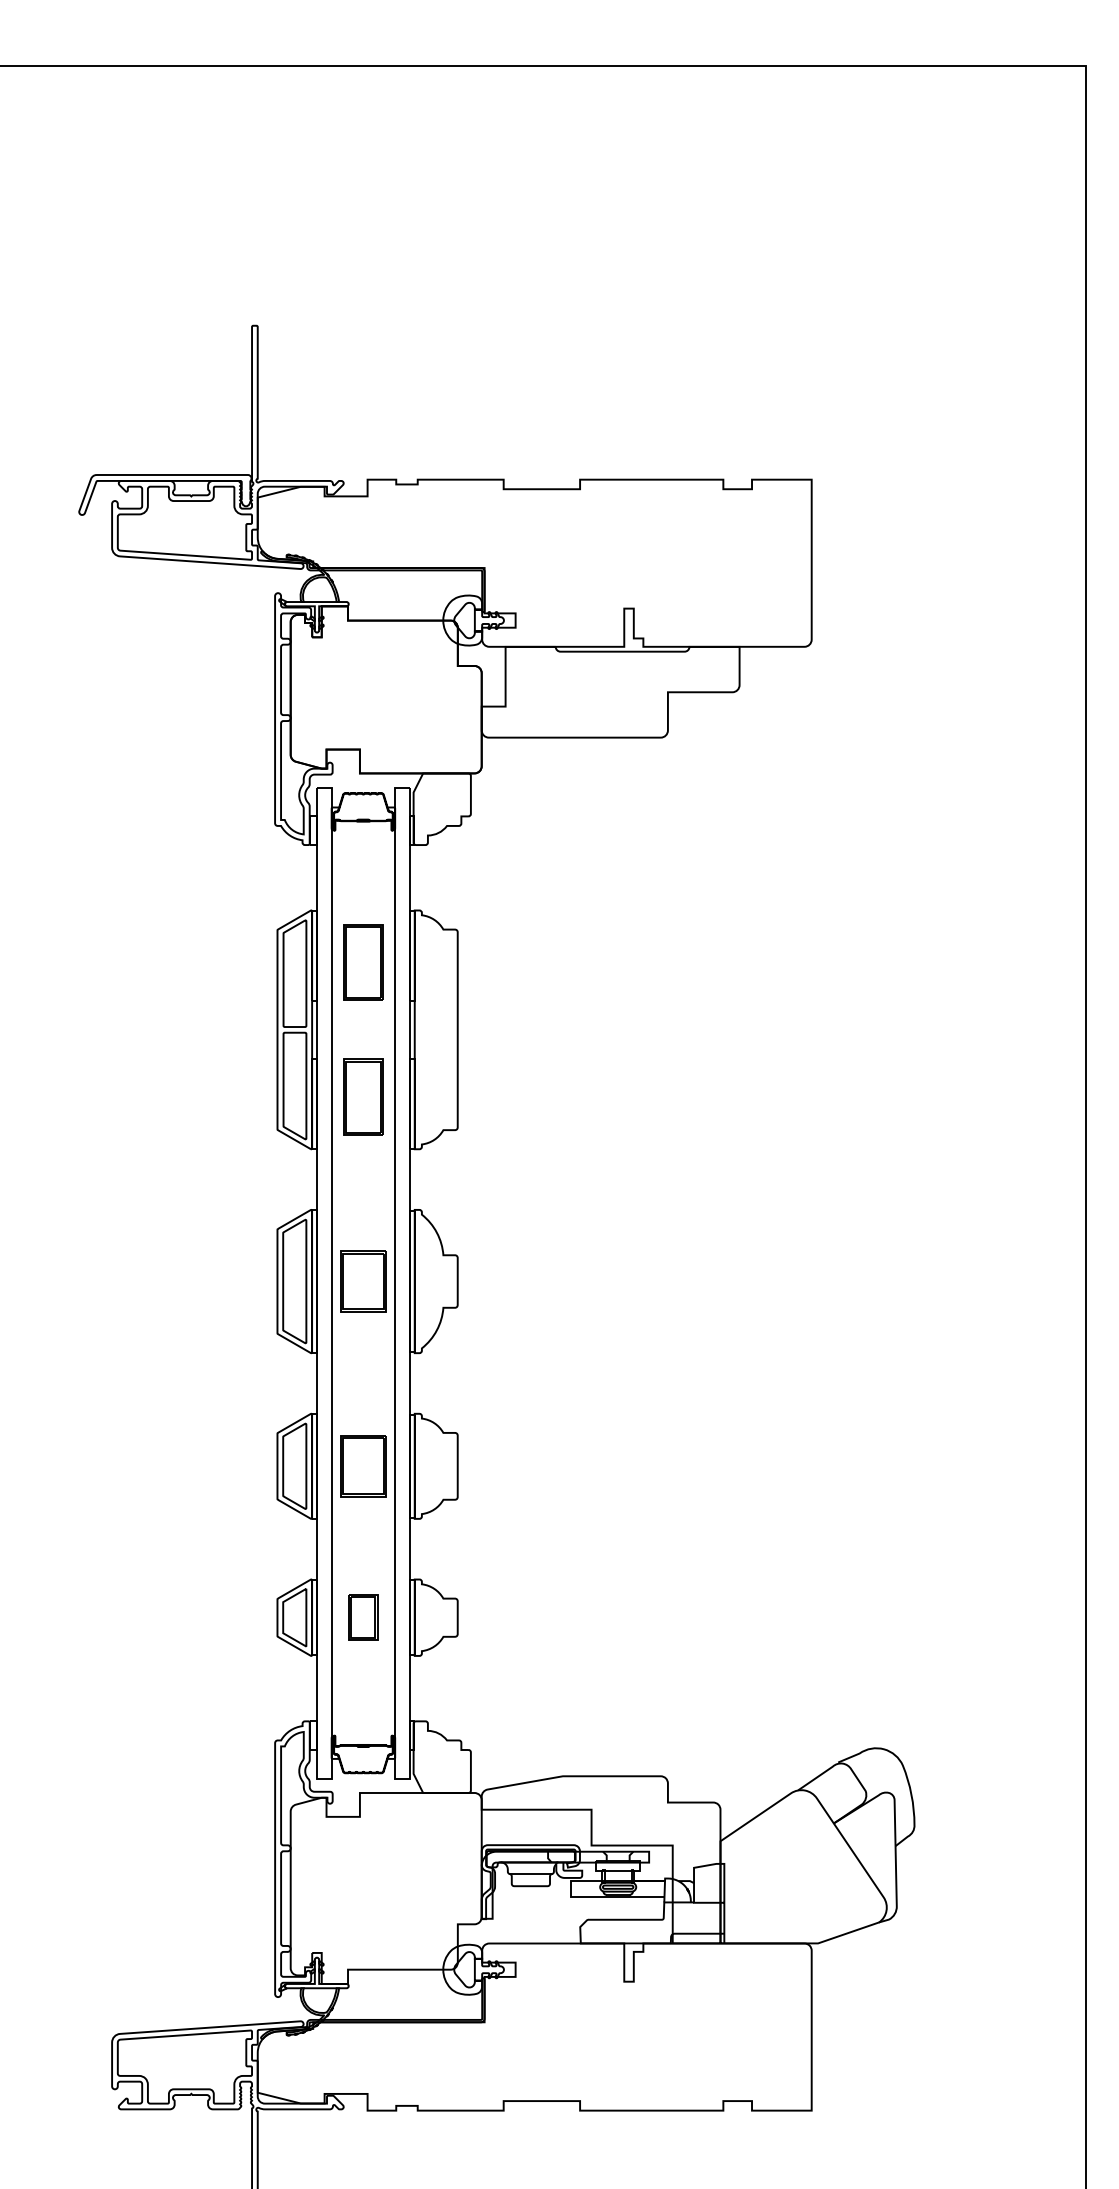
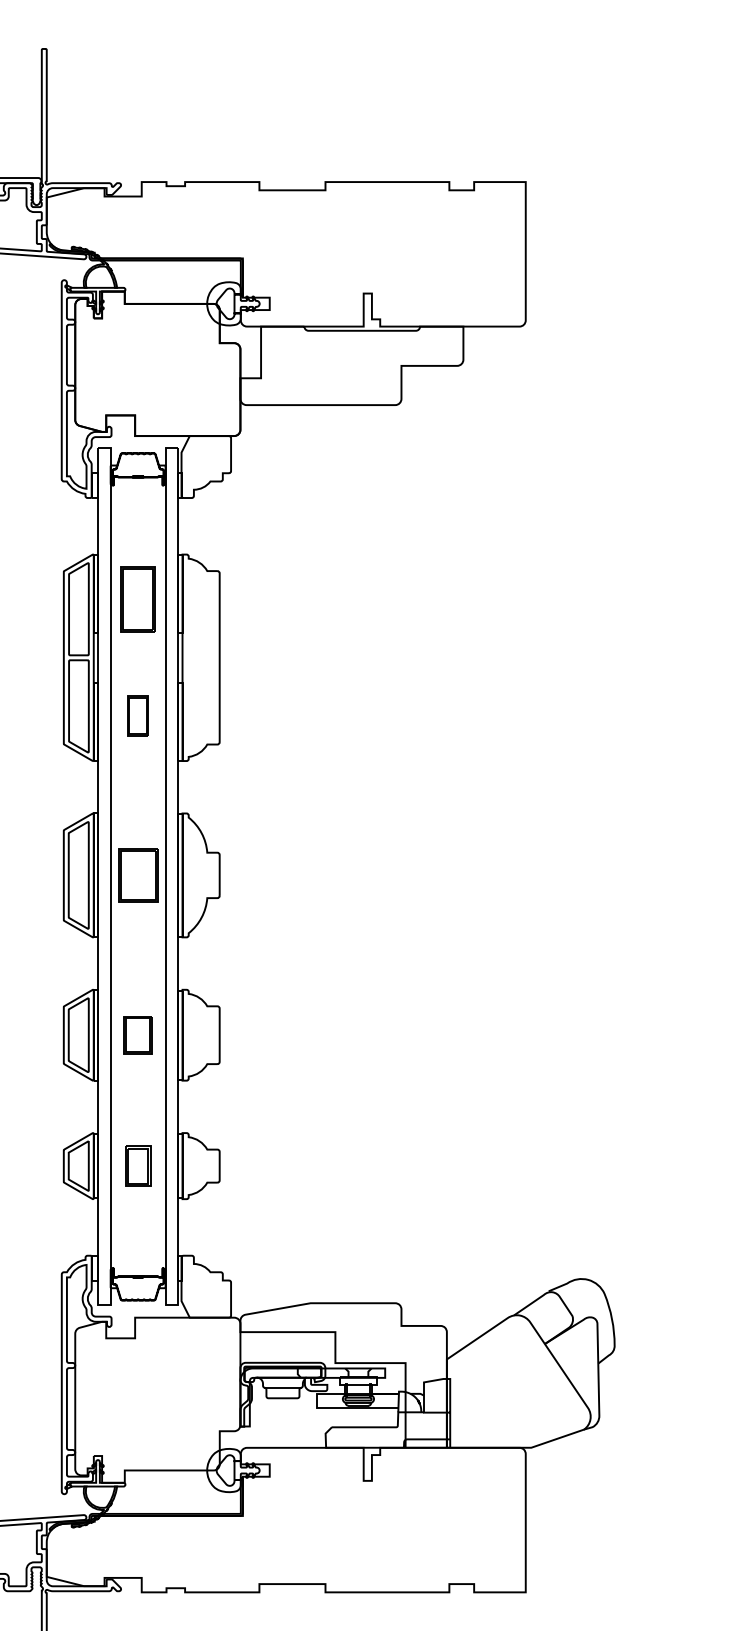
part: (363, 1096) -> (138, 715), size x0.6
part: (363, 1466) -> (138, 1035), size x0.7

